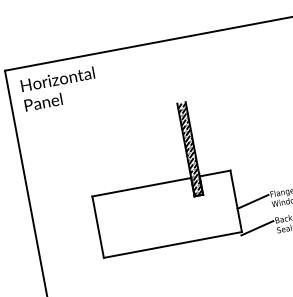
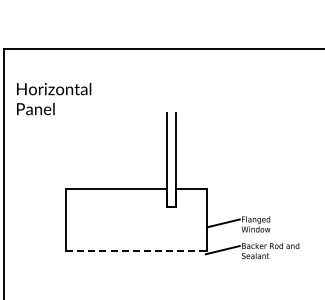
text: (59, 88) -> (54, 98), moved
hatch: (190, 148) -> (171, 159), removed
line: (173, 245) -> (137, 251), solid -> dashed

